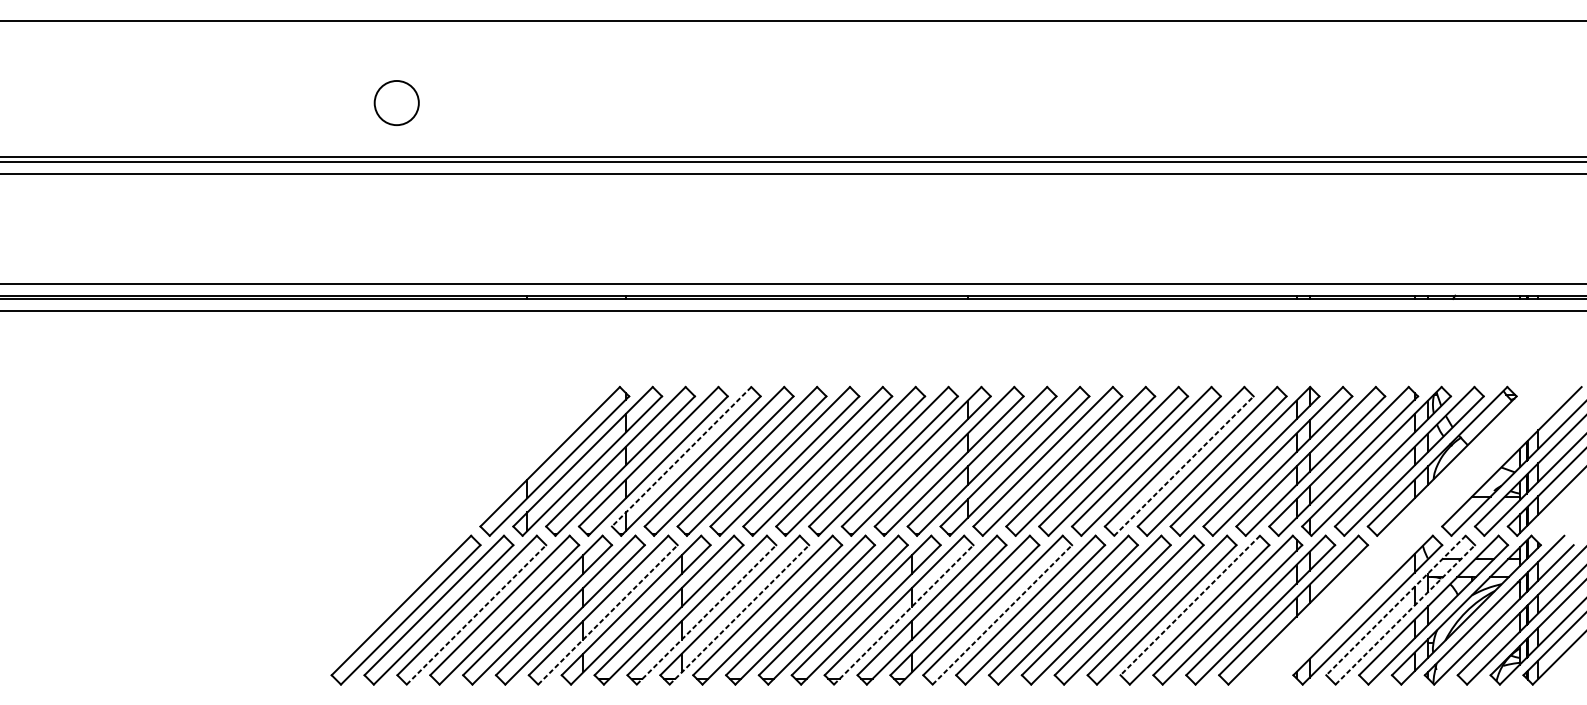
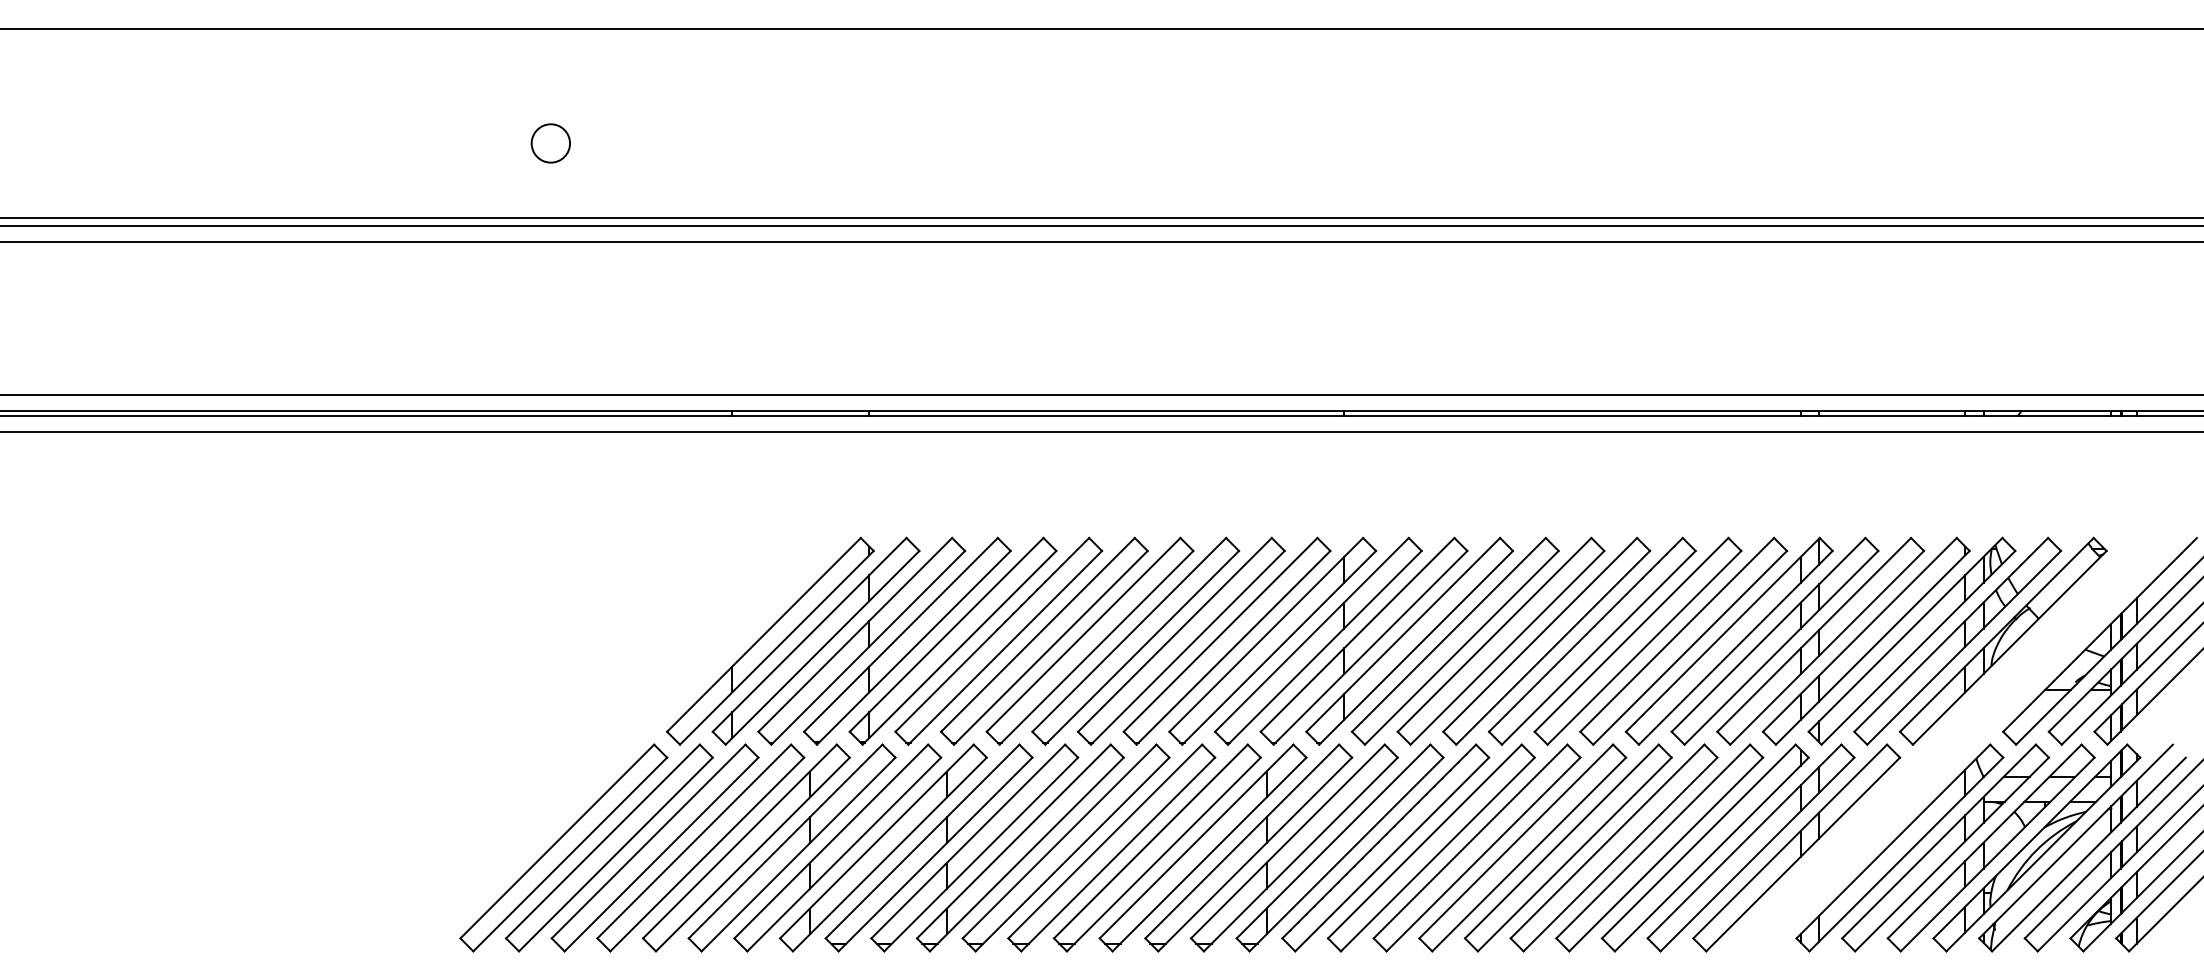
circle: (396, 103) -> (550, 143), size x0.62
line: (681, 457) -> (946, 635), dashed -> solid
line: (1183, 465) -> (1644, 647), dashed -> solid
line: (1190, 605) -> (1653, 841), dashed -> solid
line: (1396, 605) -> (1939, 841), dashed -> solid
line: (476, 614) -> (661, 854), dashed -> solid
line: (608, 614) -> (844, 854), dashed -> solid
line: (706, 614) -> (981, 854), dashed -> solid
line: (739, 614) -> (1027, 854), dashed -> solid
line: (903, 614) -> (1255, 854), dashed -> solid
line: (1002, 614) -> (1392, 854), dashed -> solid
line: (1405, 614) -> (1952, 854), dashed -> solid

